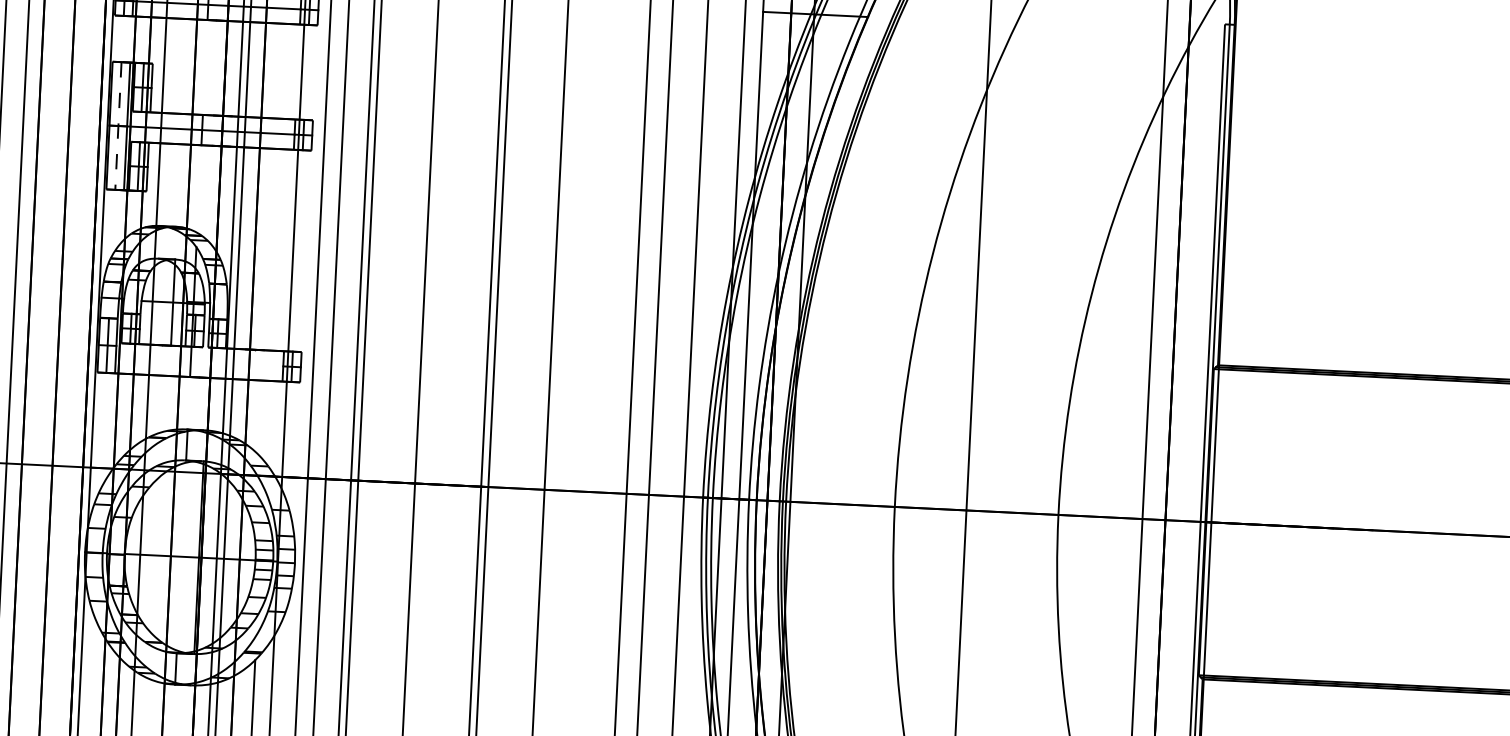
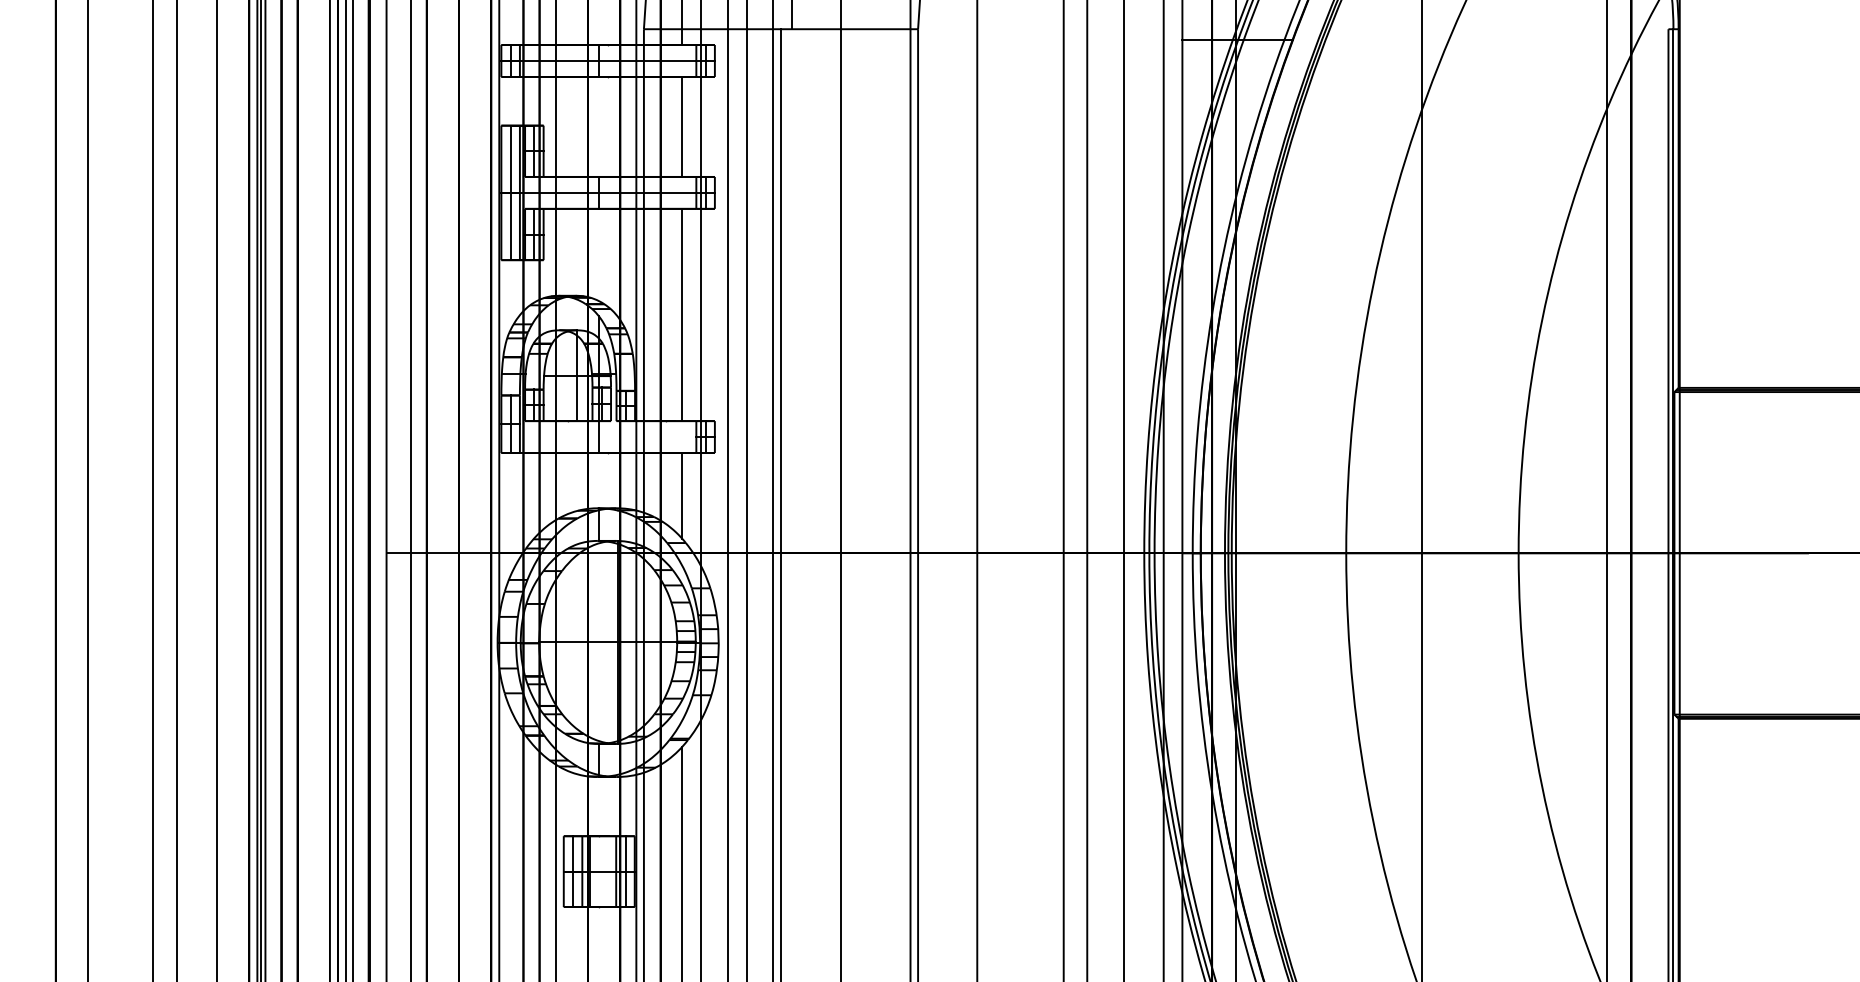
line: (283, 70) -> (681, 126), added
line: (118, 126) -> (510, 193), dashed -> solid
line: (274, 249) -> (681, 314), added
line: (266, 421) -> (681, 495), added

